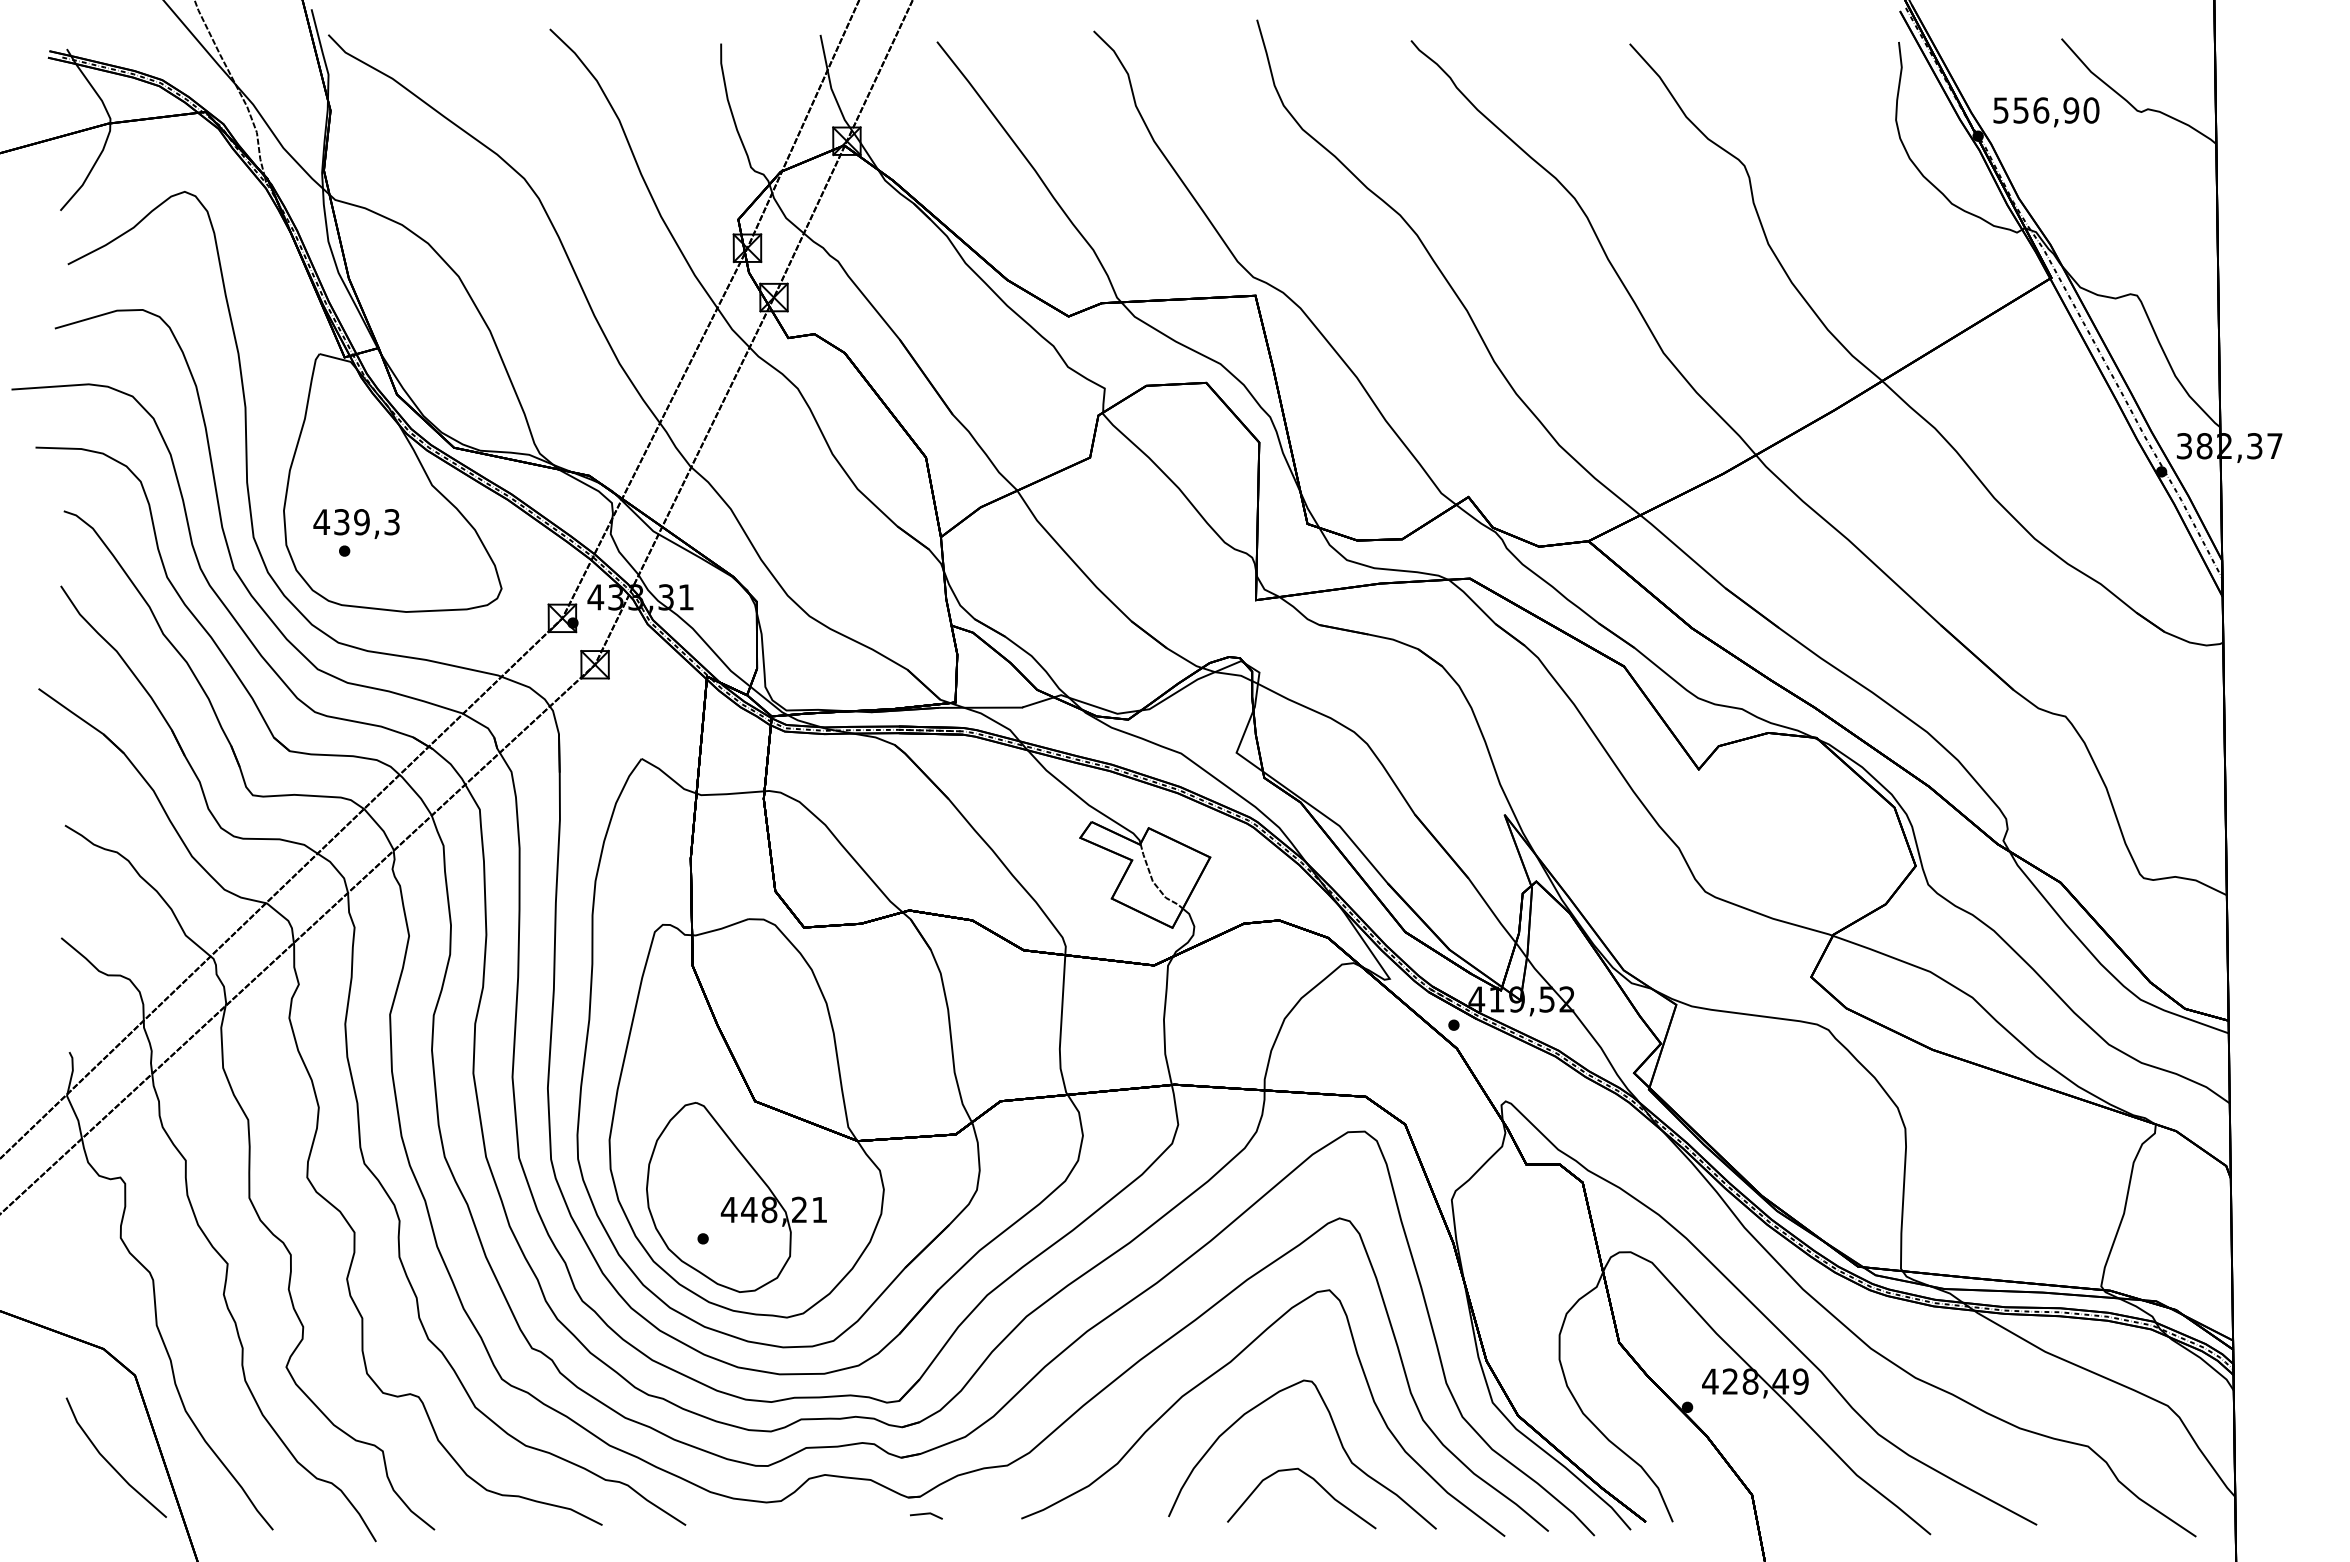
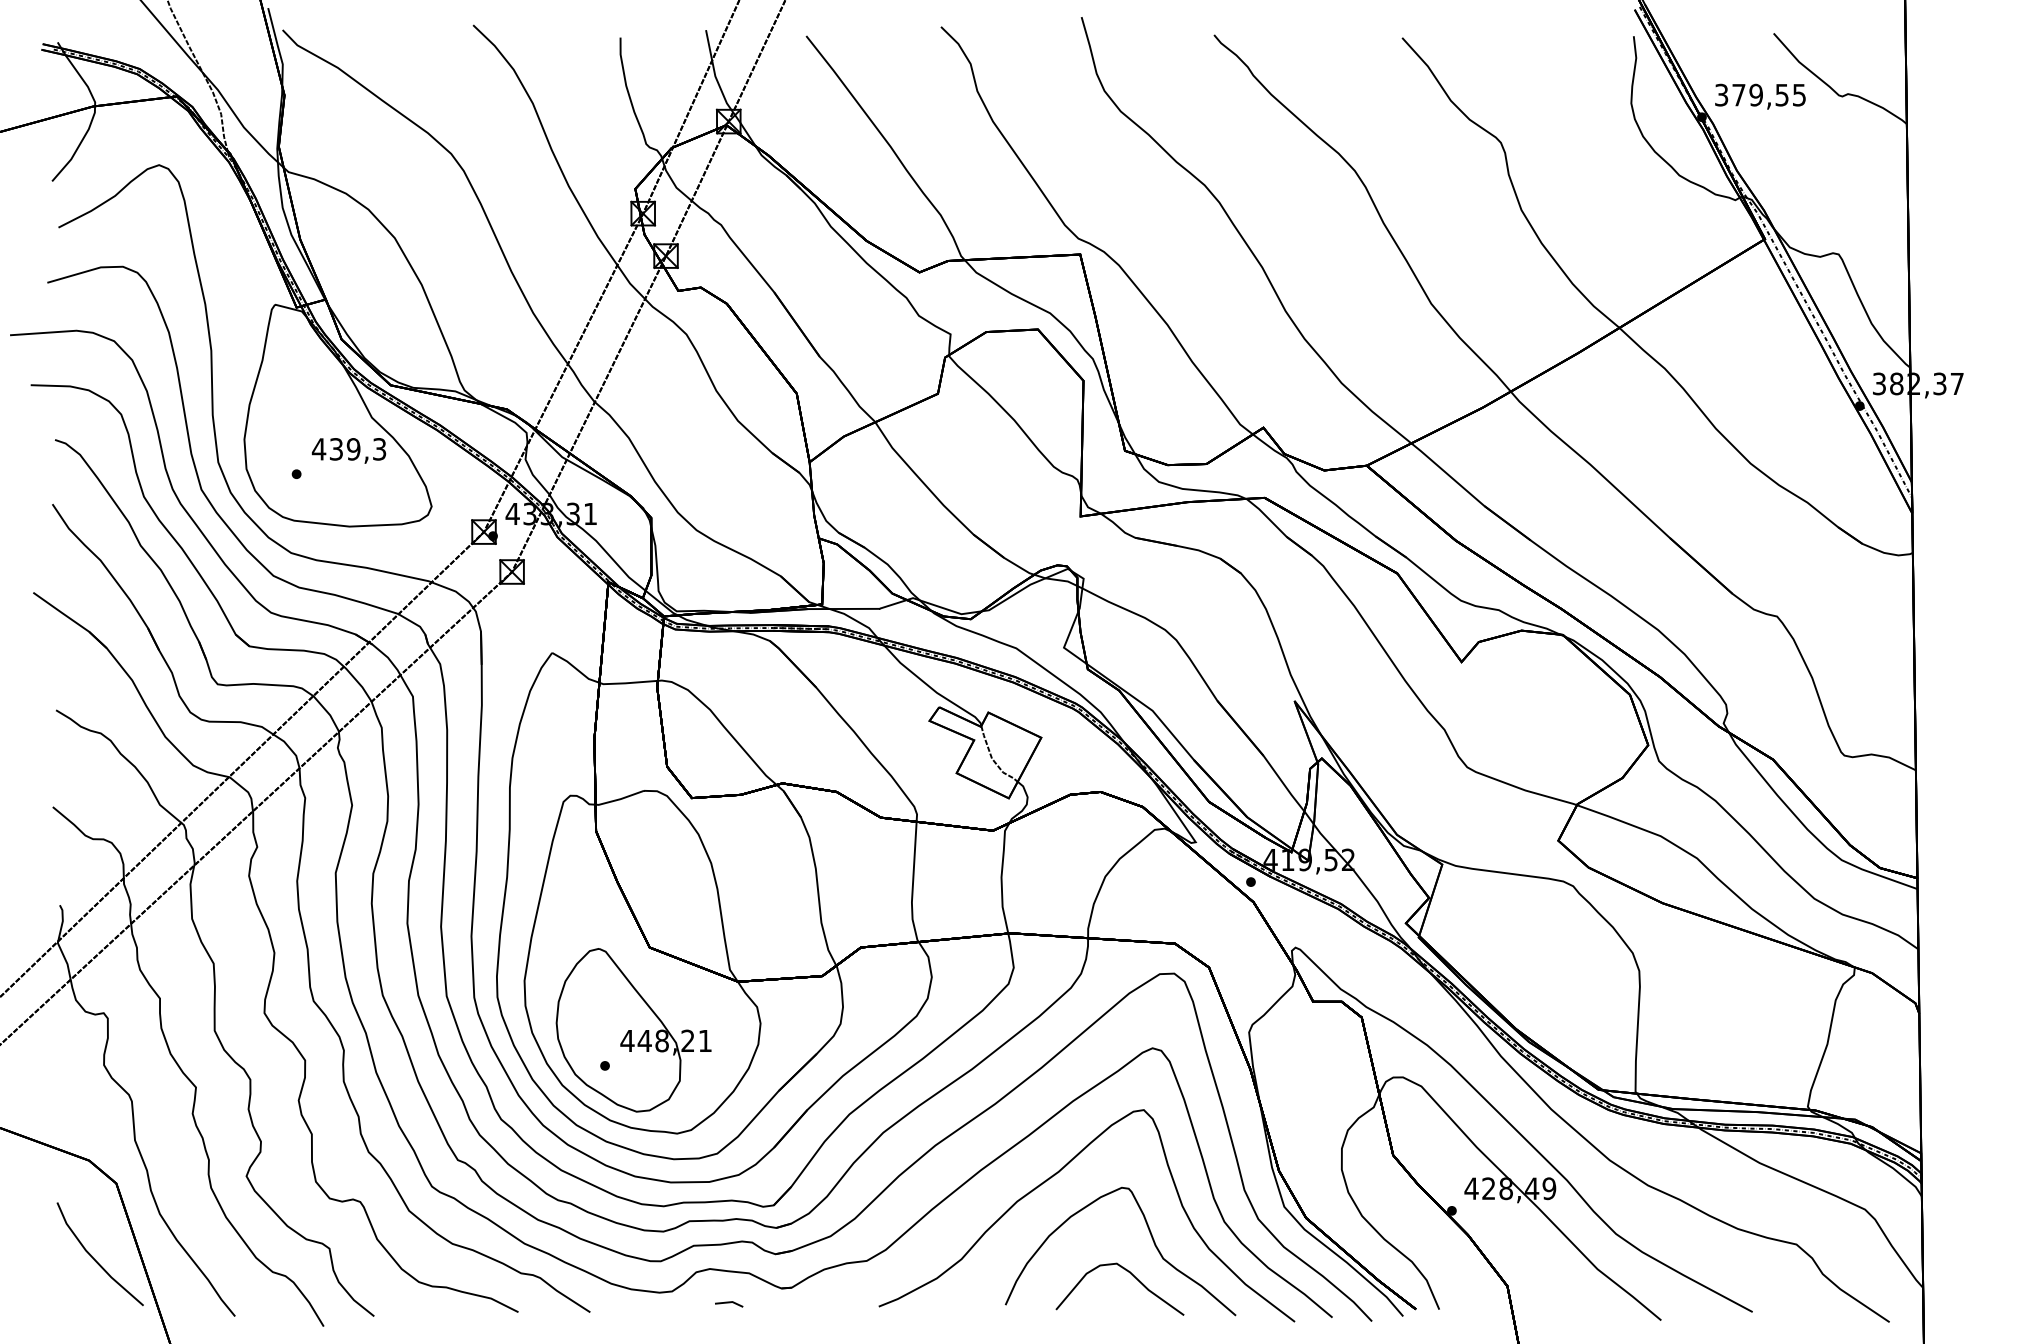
text: (2046, 110) -> (1760, 95), 556,90 -> 379,55
text: (356, 523) -> (348, 450), moved
line: (926, 1514) -> (729, 1303), moved

